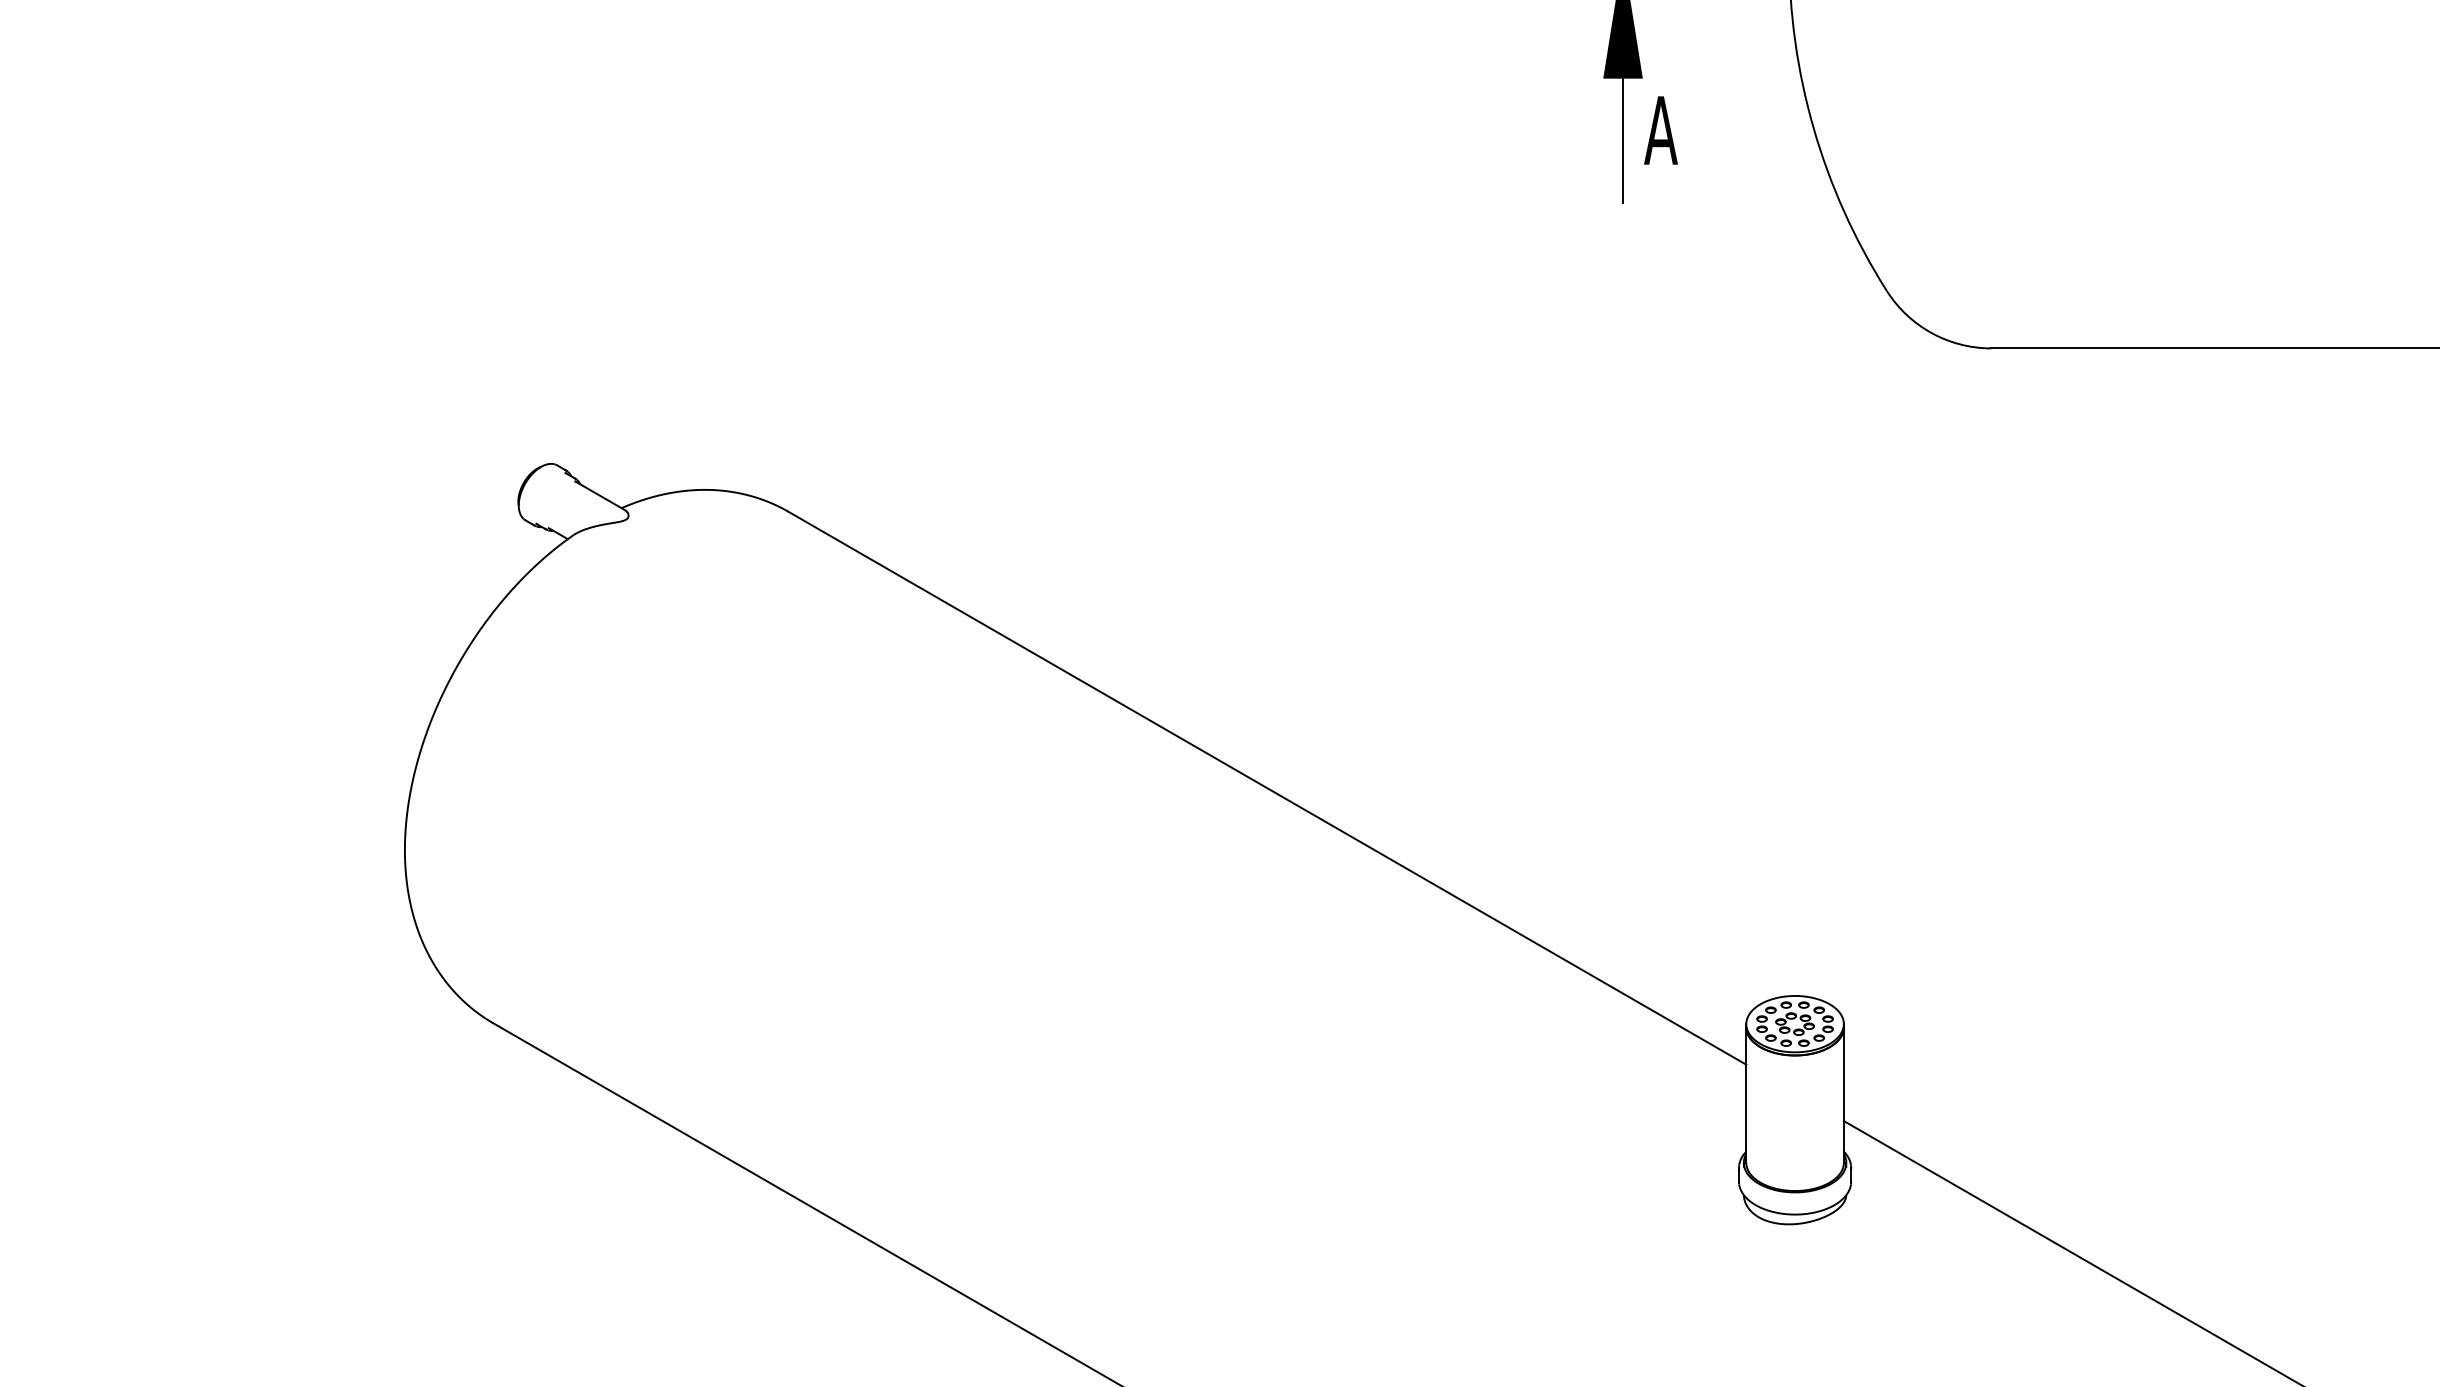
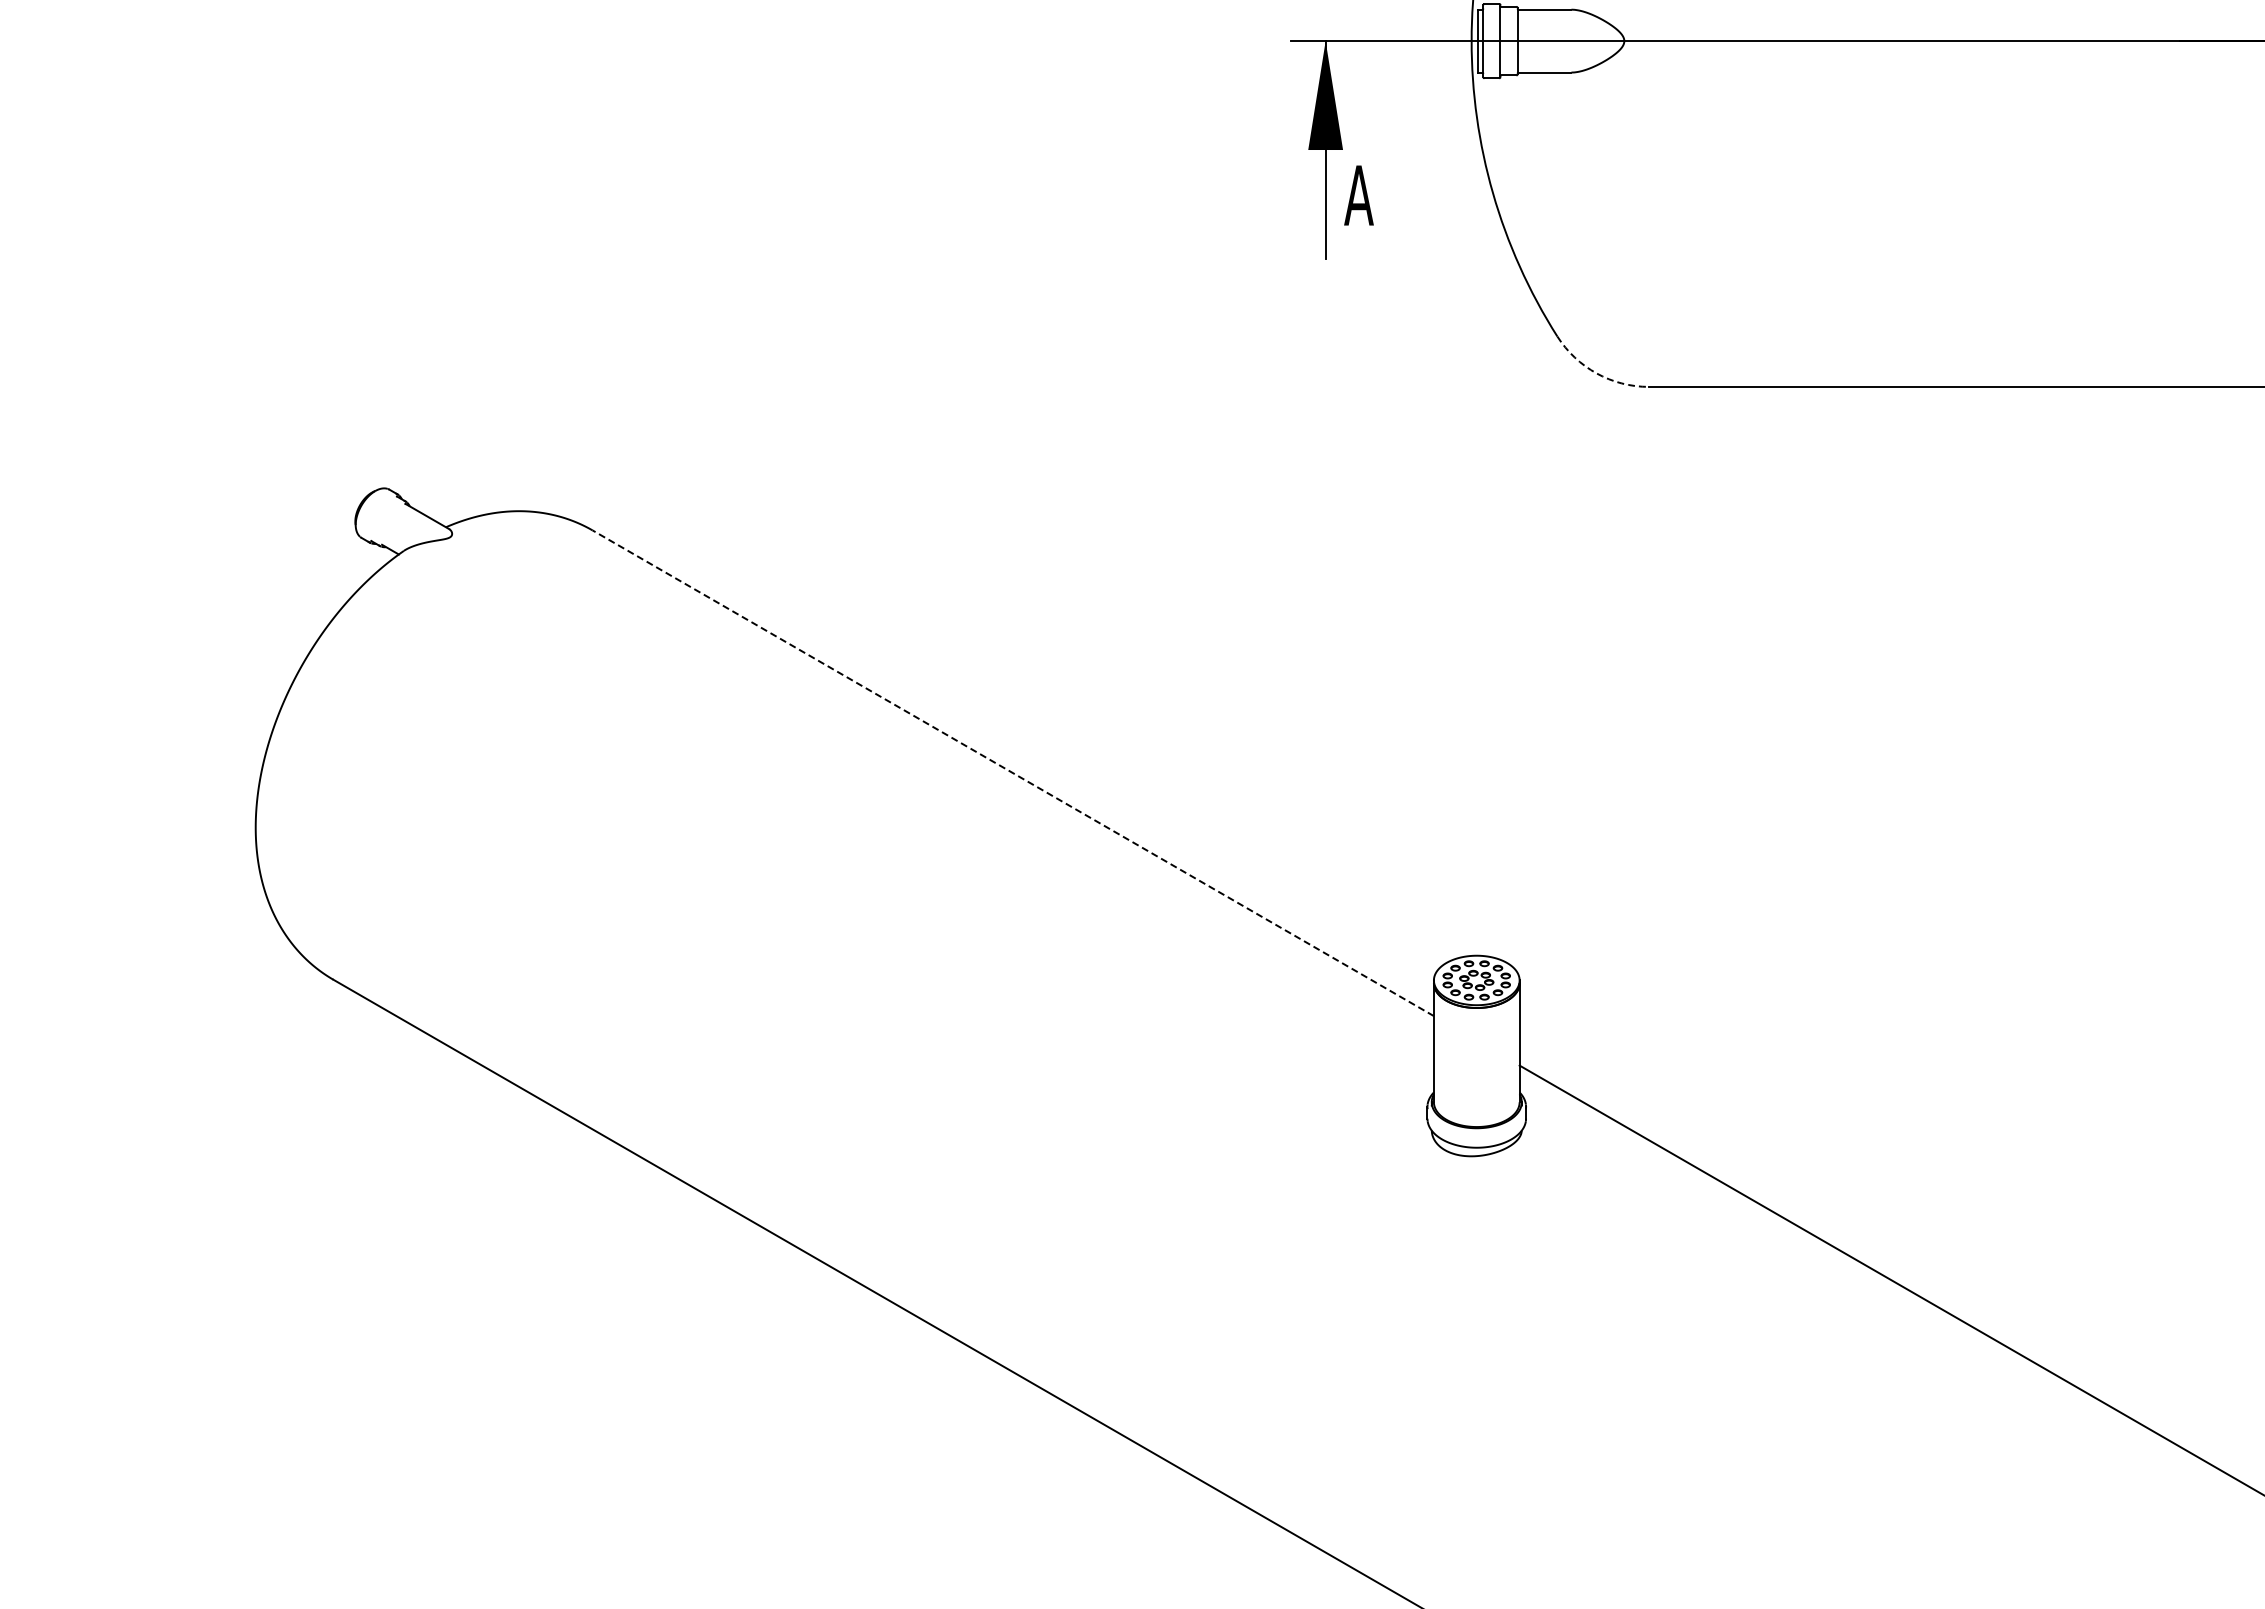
arc: (1931, 333) -> (1596, 373), solid -> dashed
line: (1267, 788) -> (1013, 773), solid -> dashed

